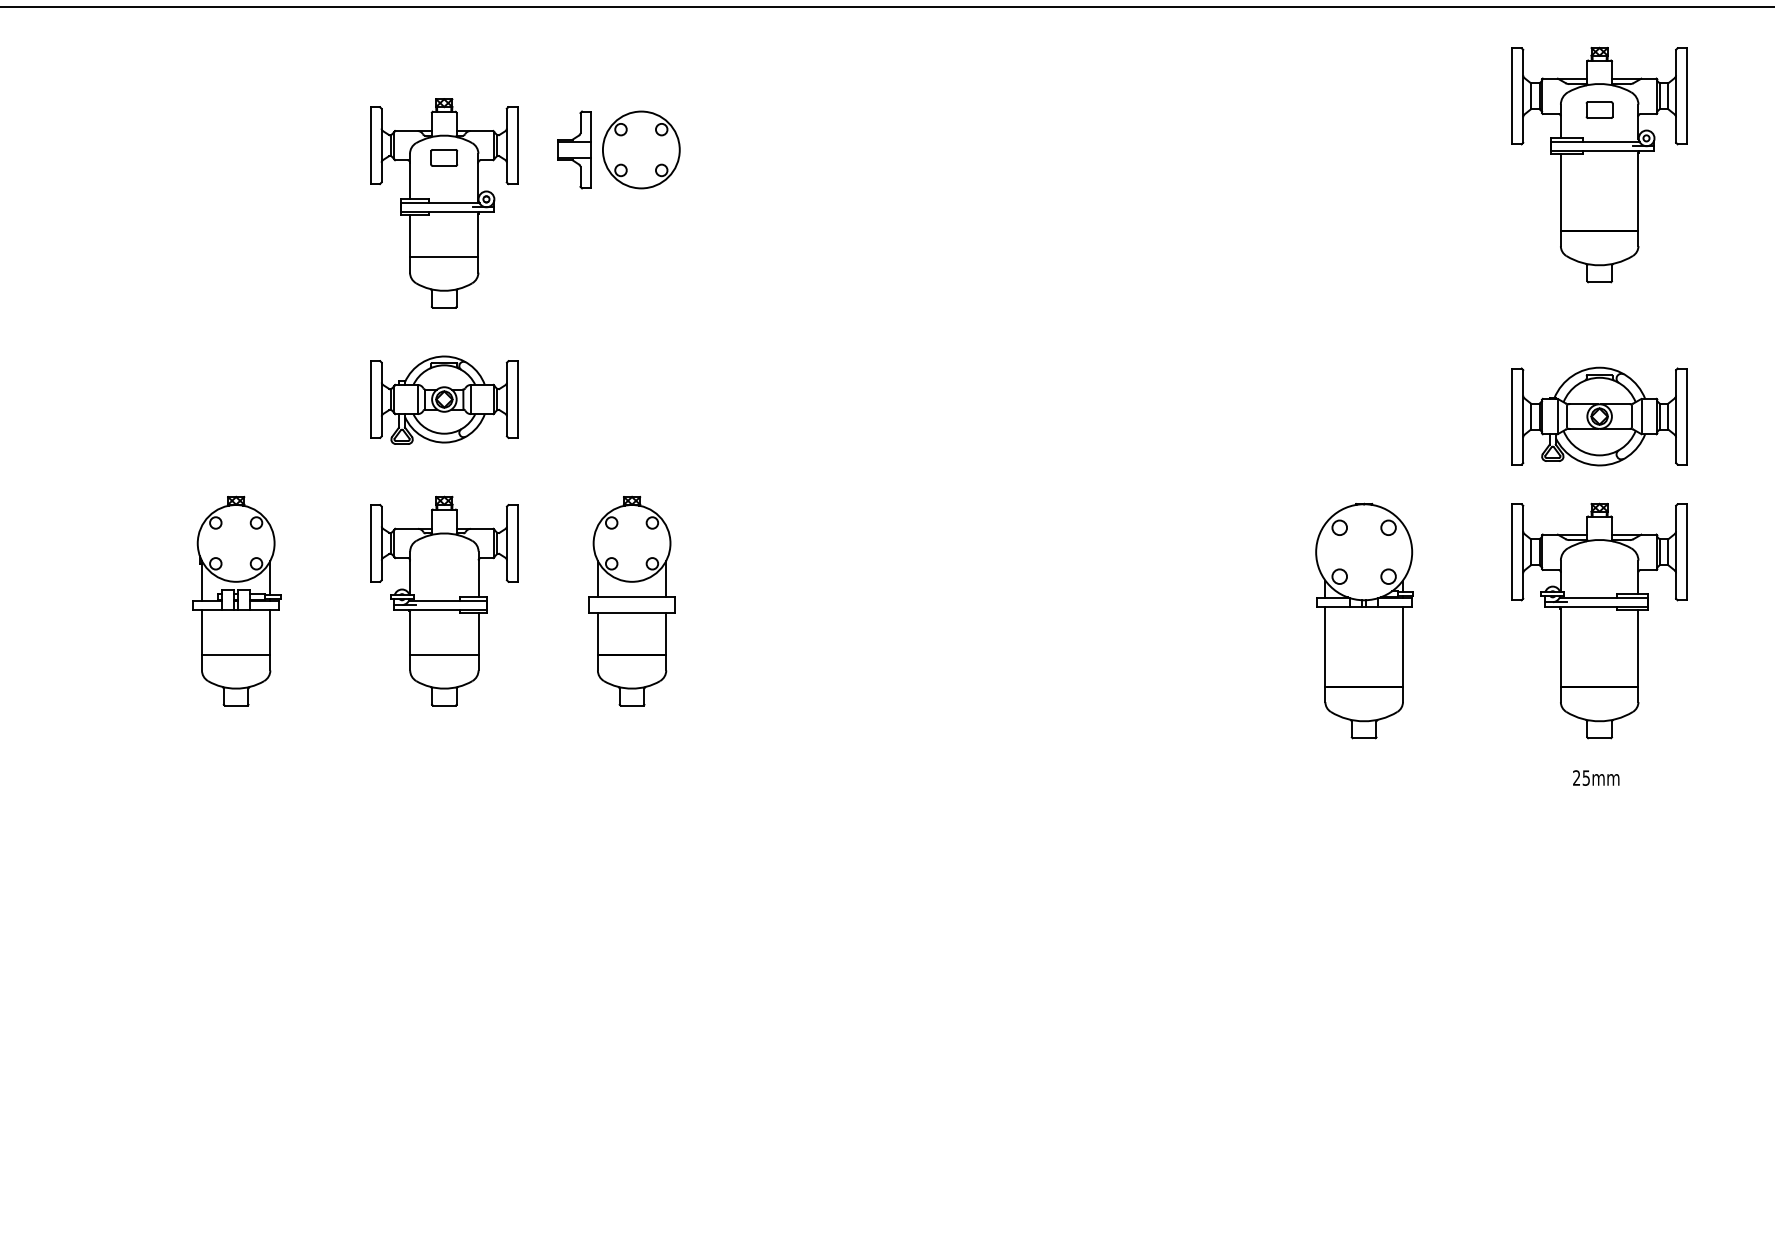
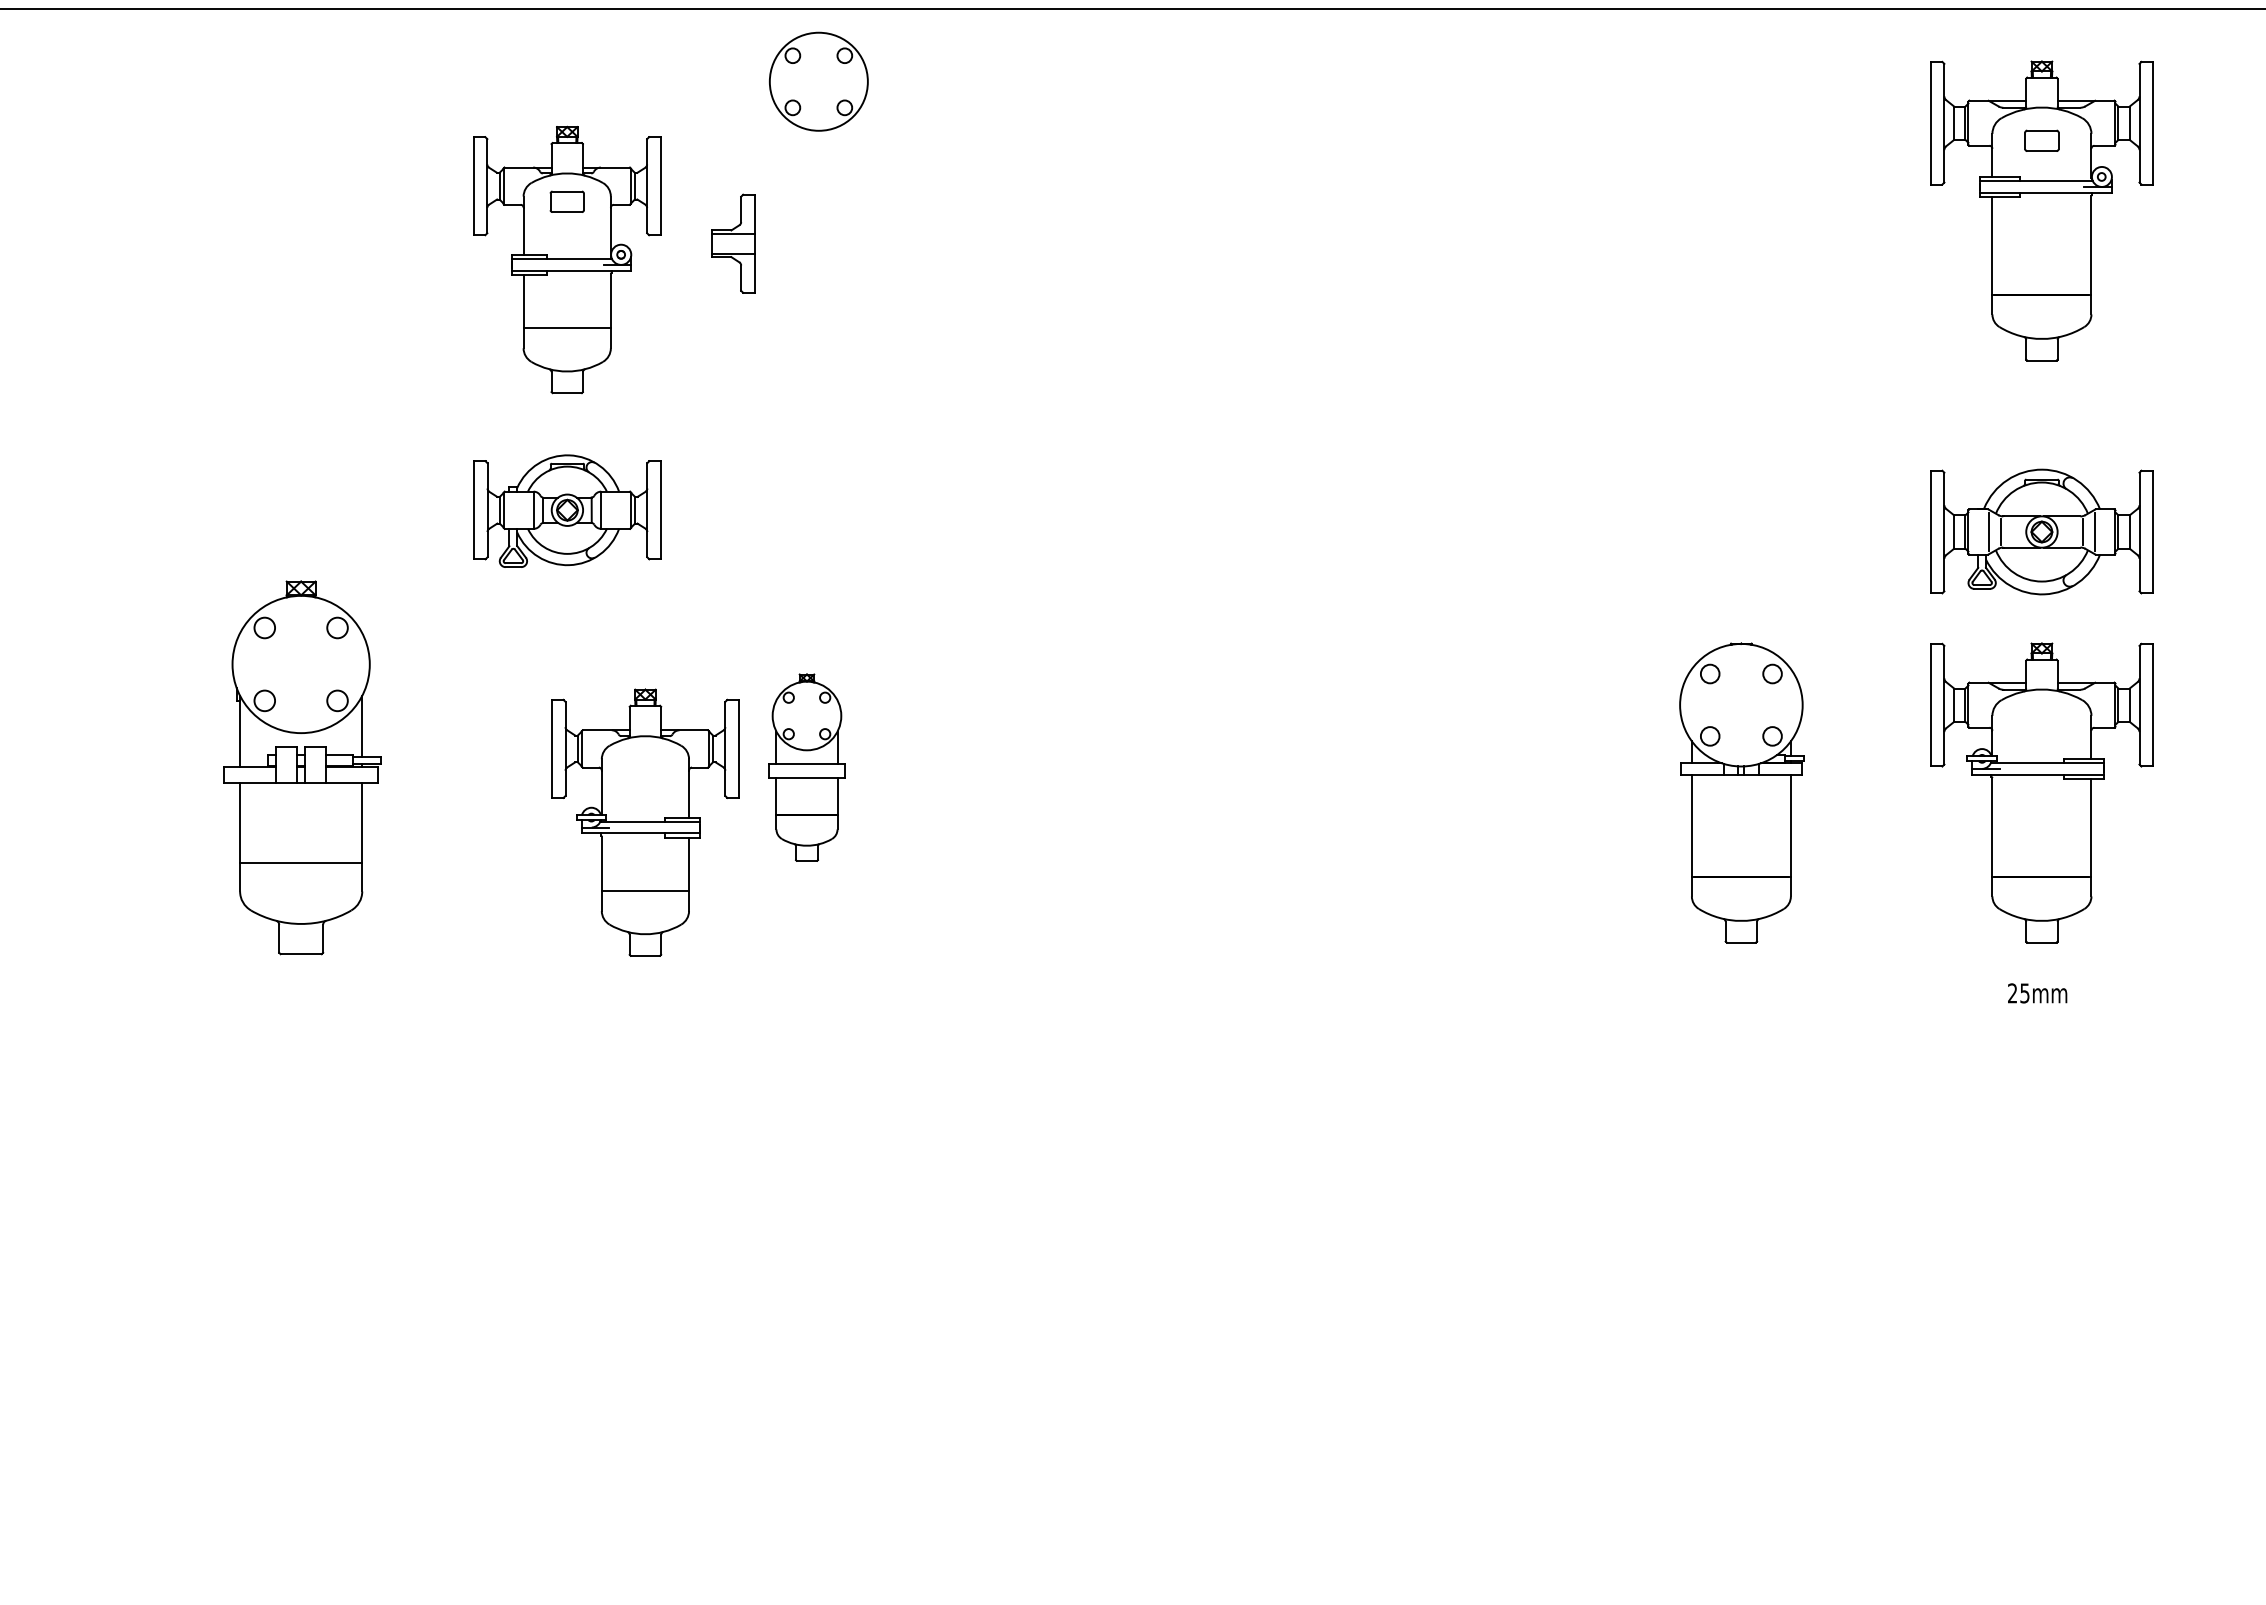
part: (574, 149) -> (733, 243), moved
part: (641, 149) -> (818, 81), moved
part: (236, 601) -> (302, 767), size x1.4
part: (444, 601) -> (645, 822), moved
part: (631, 601) -> (806, 767), size x0.7

